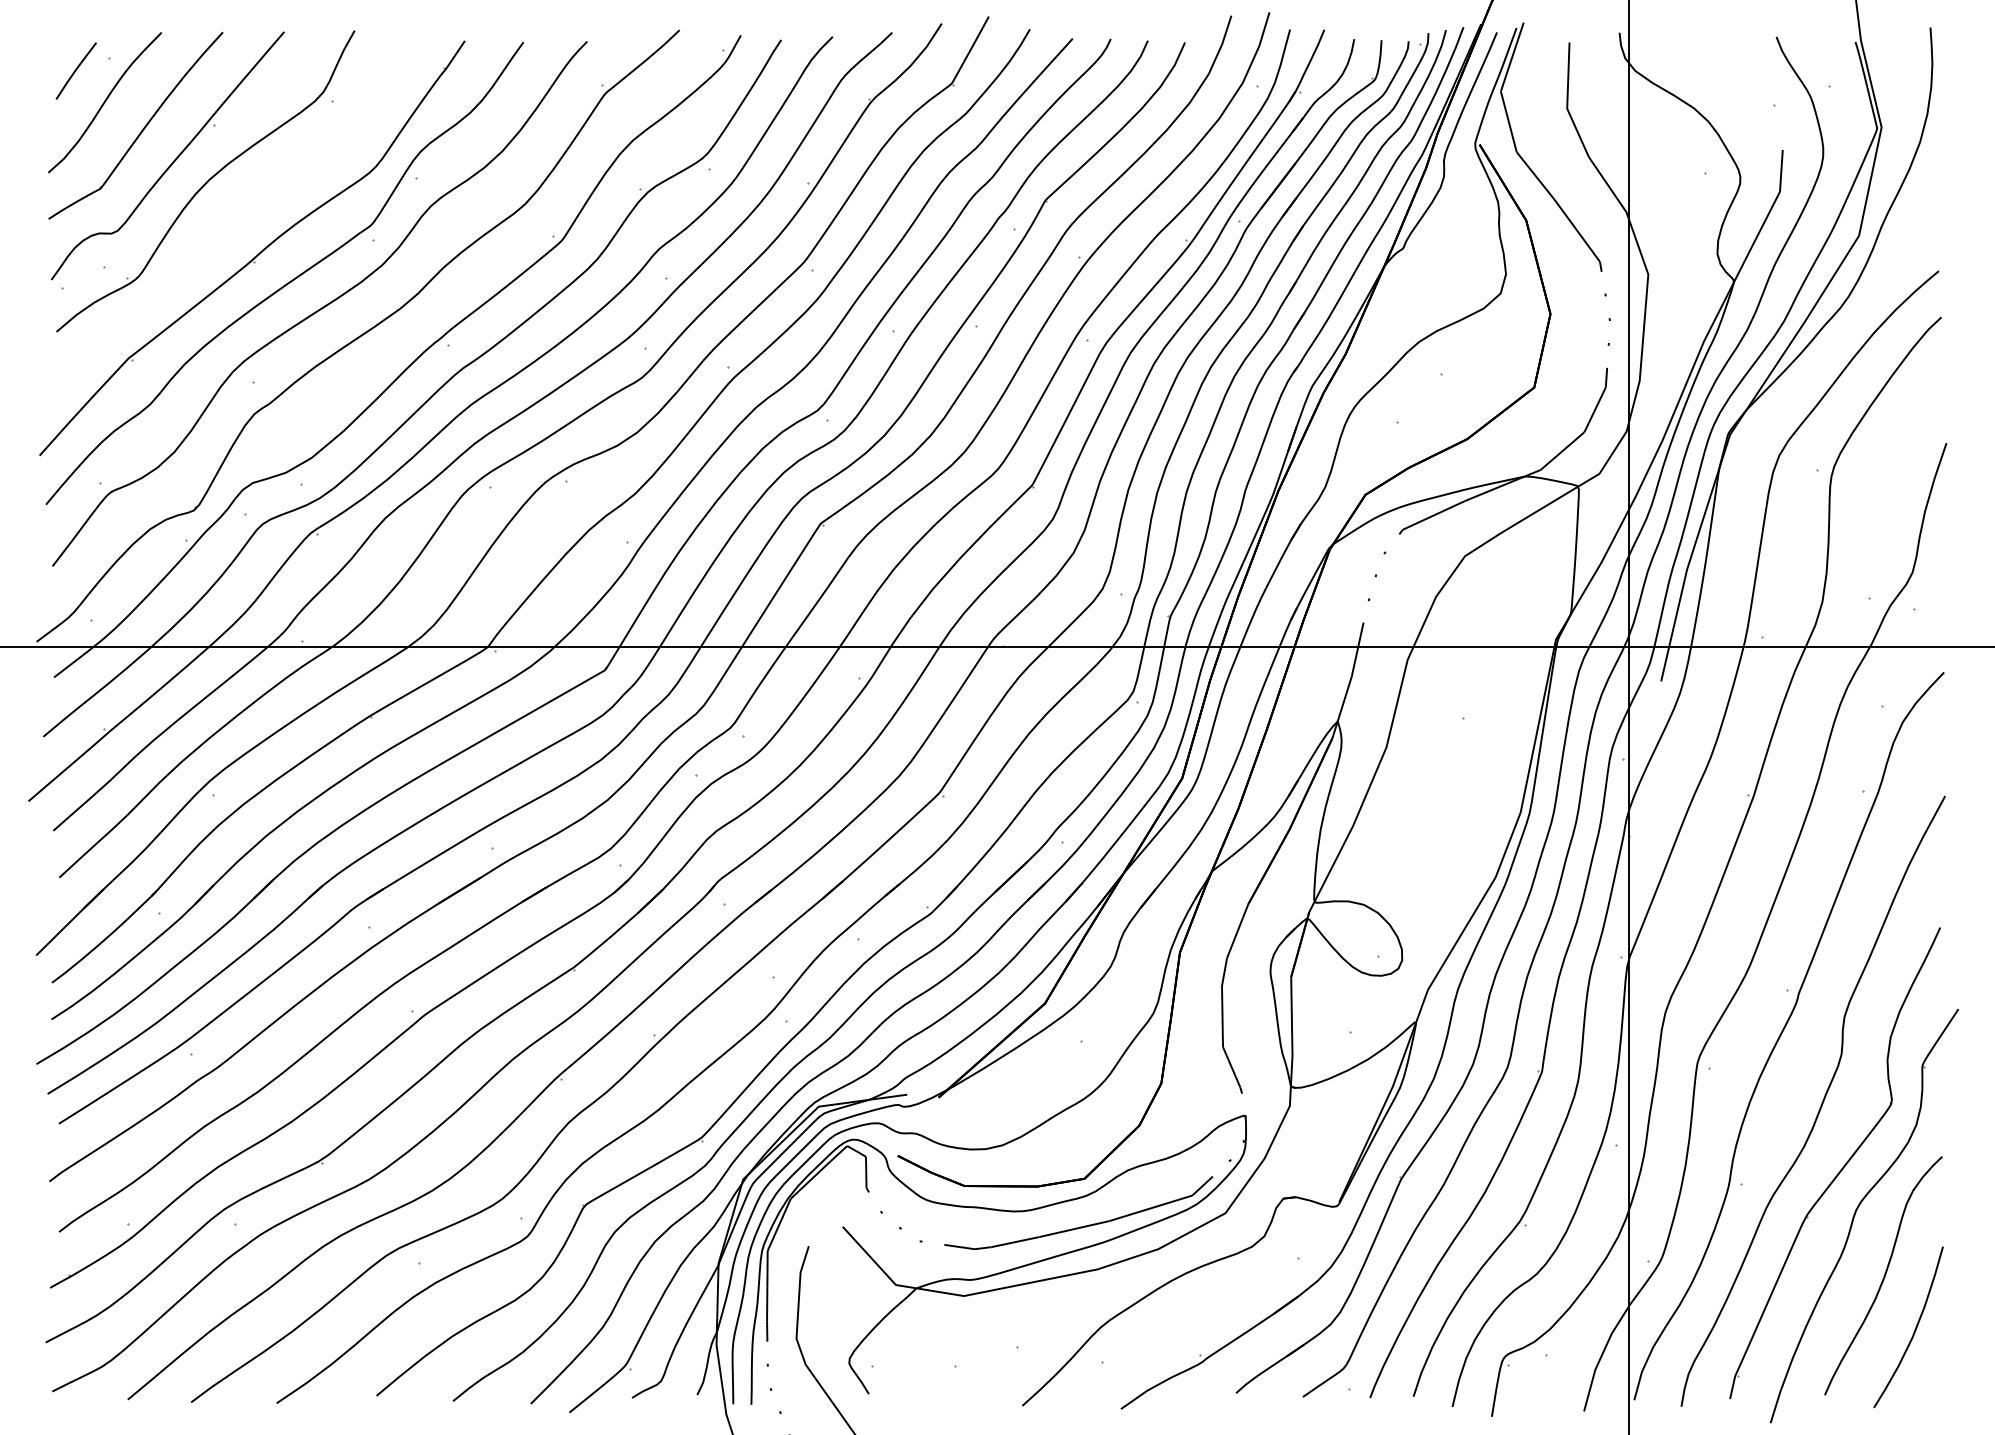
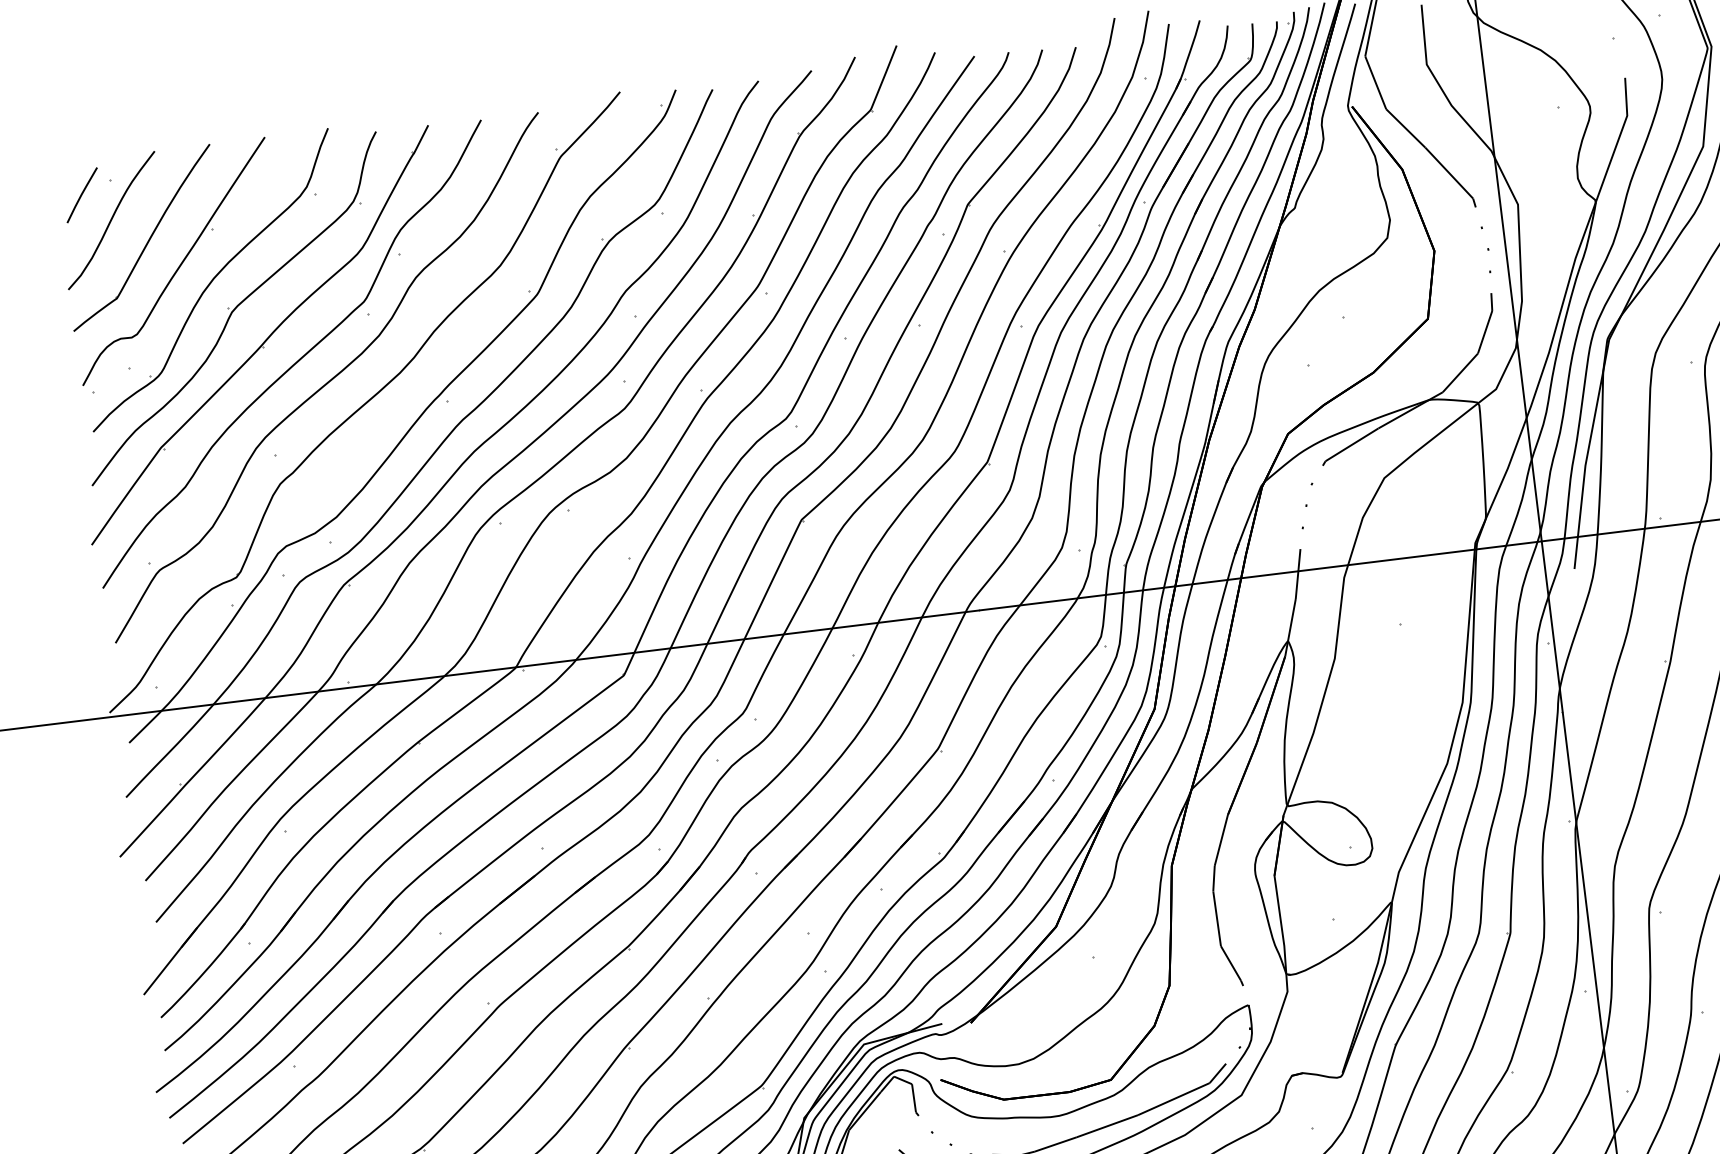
part: (227, 215) -> (234, 308), added

